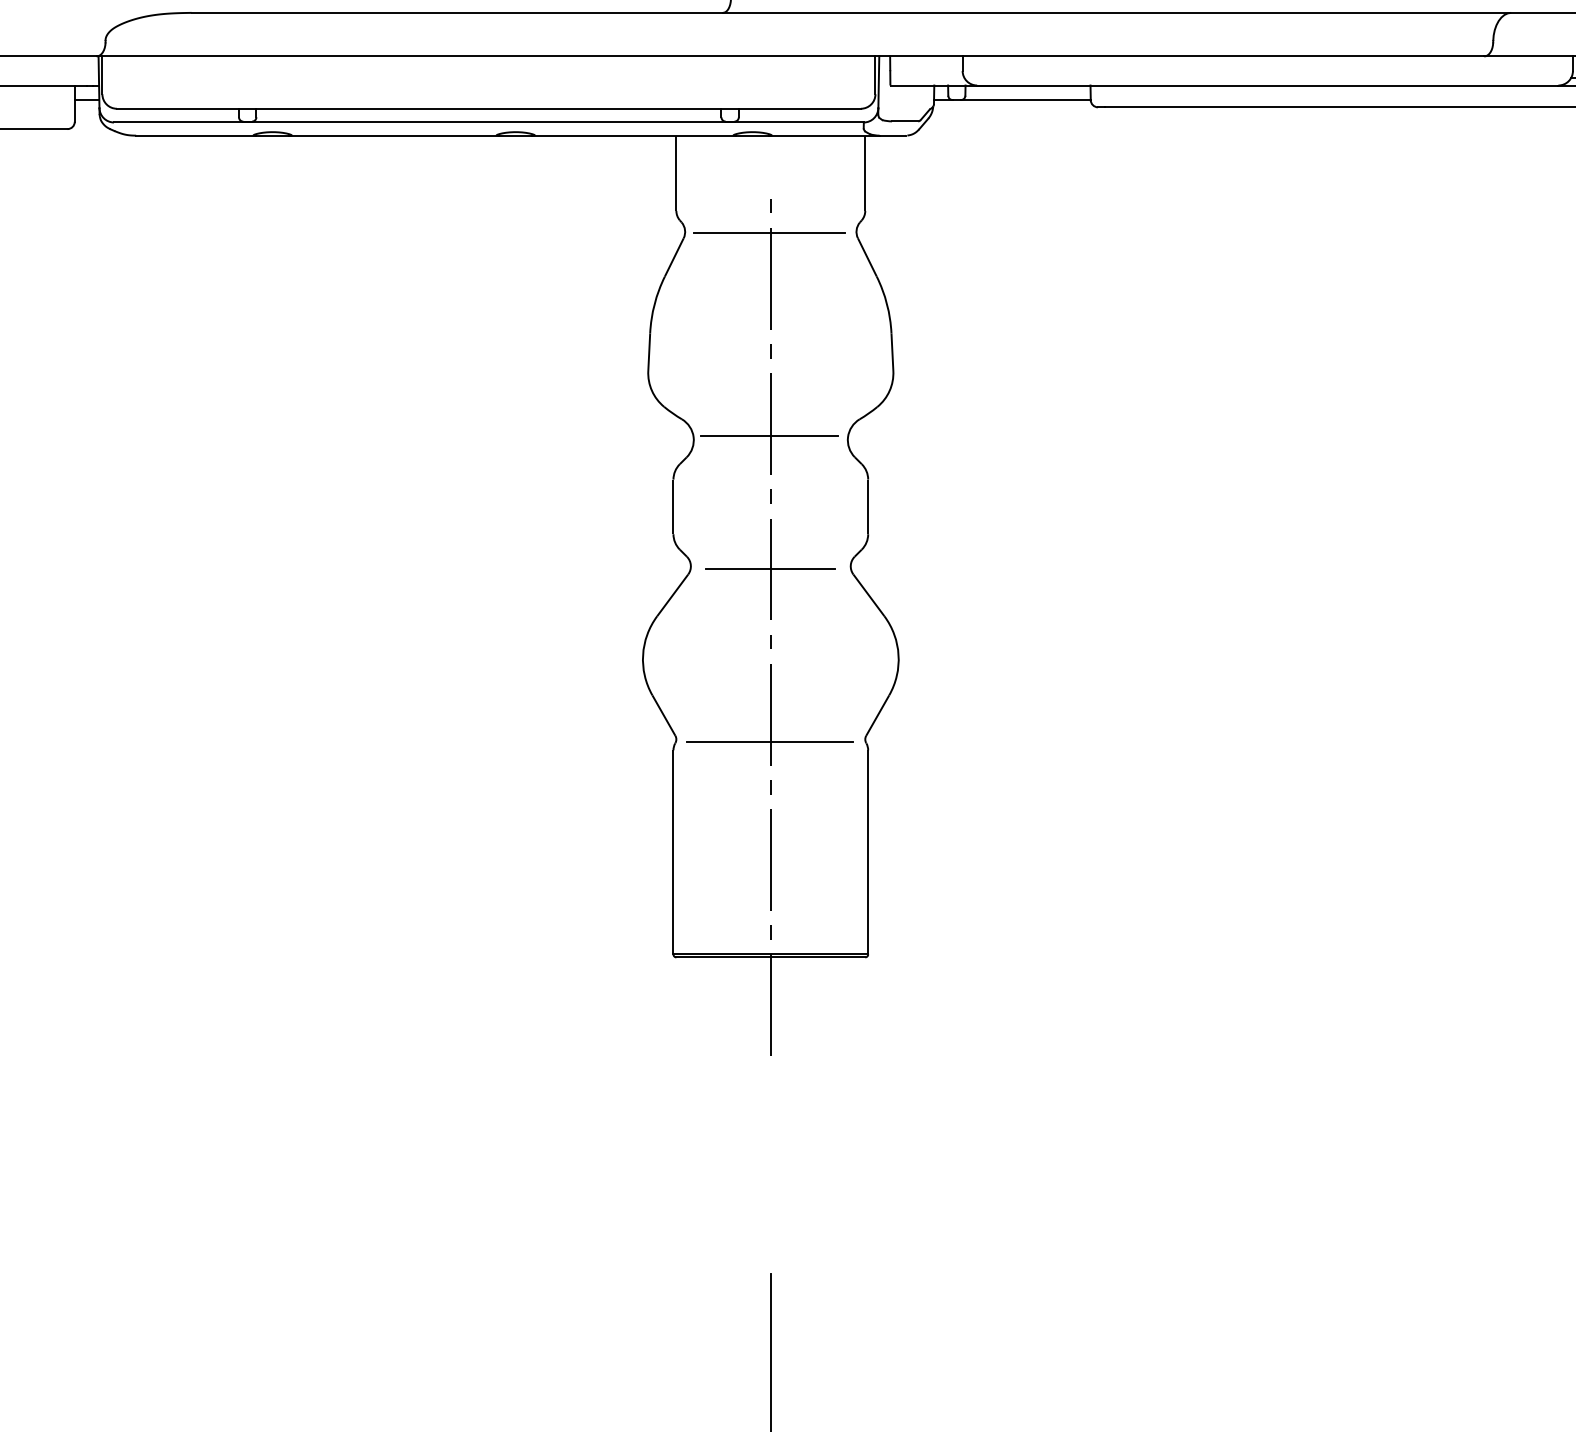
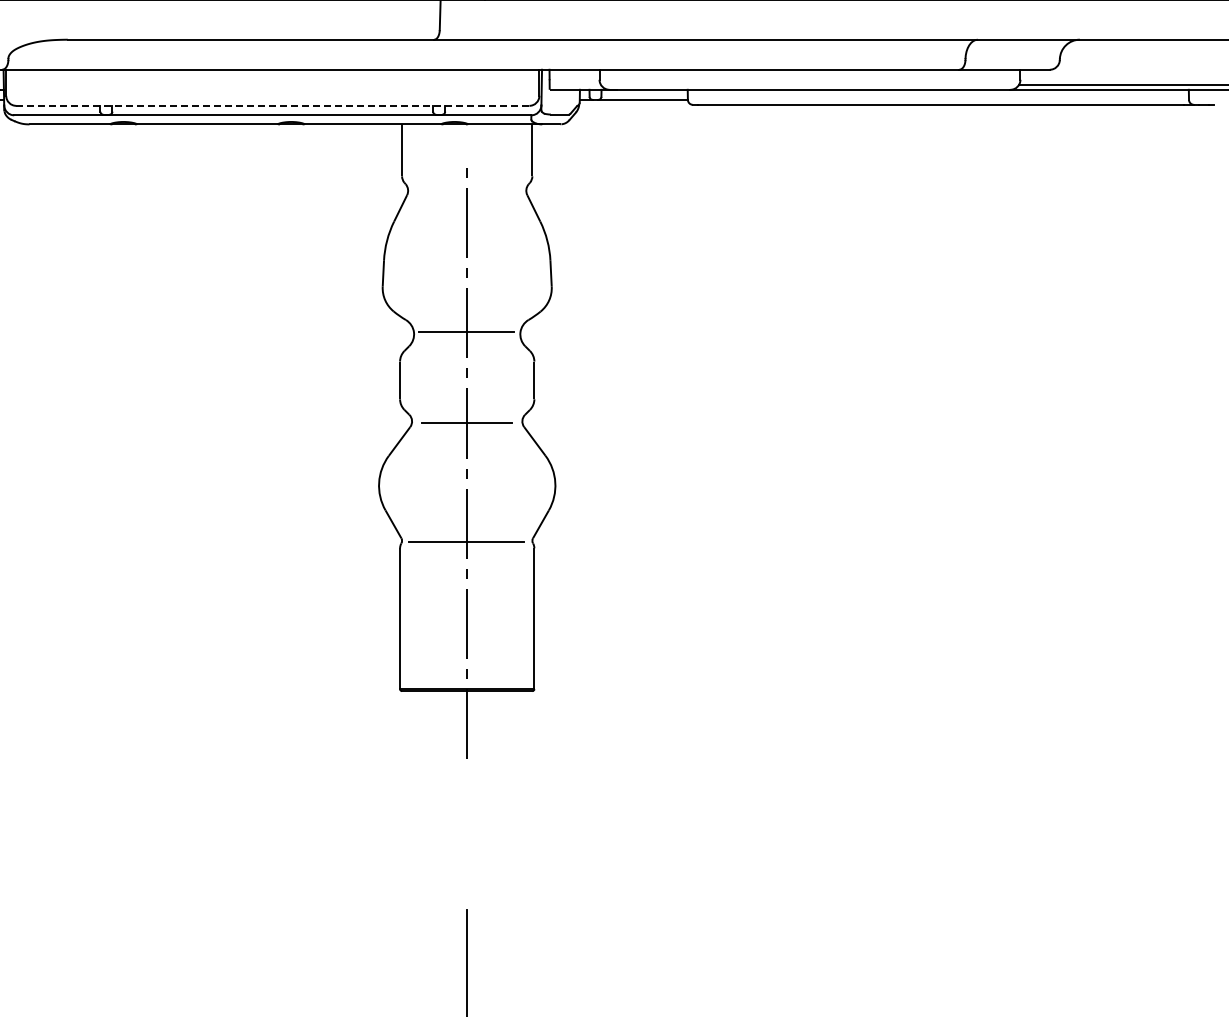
line: (488, 108) -> (272, 105), solid -> dashed
line: (769, 232) -> (466, 191), removed

